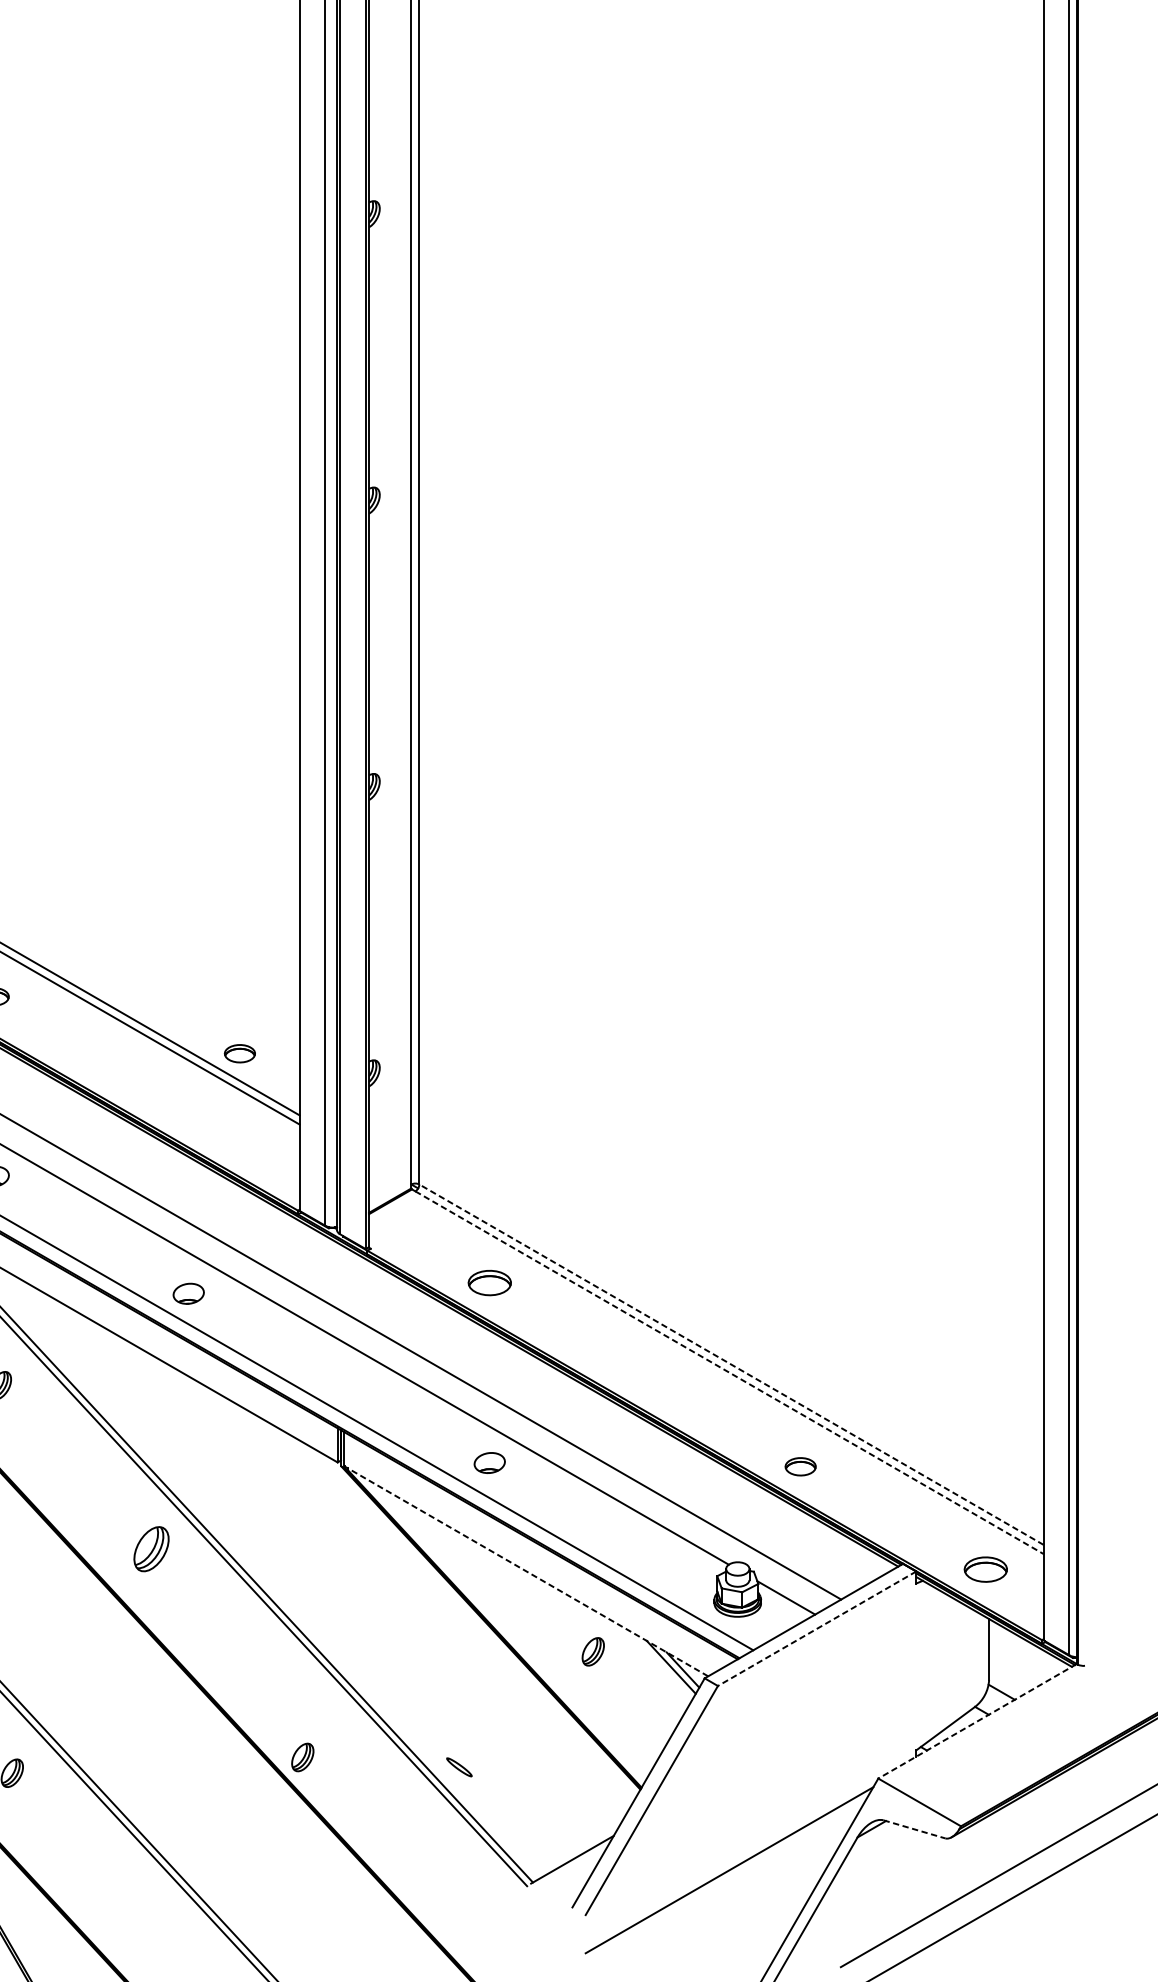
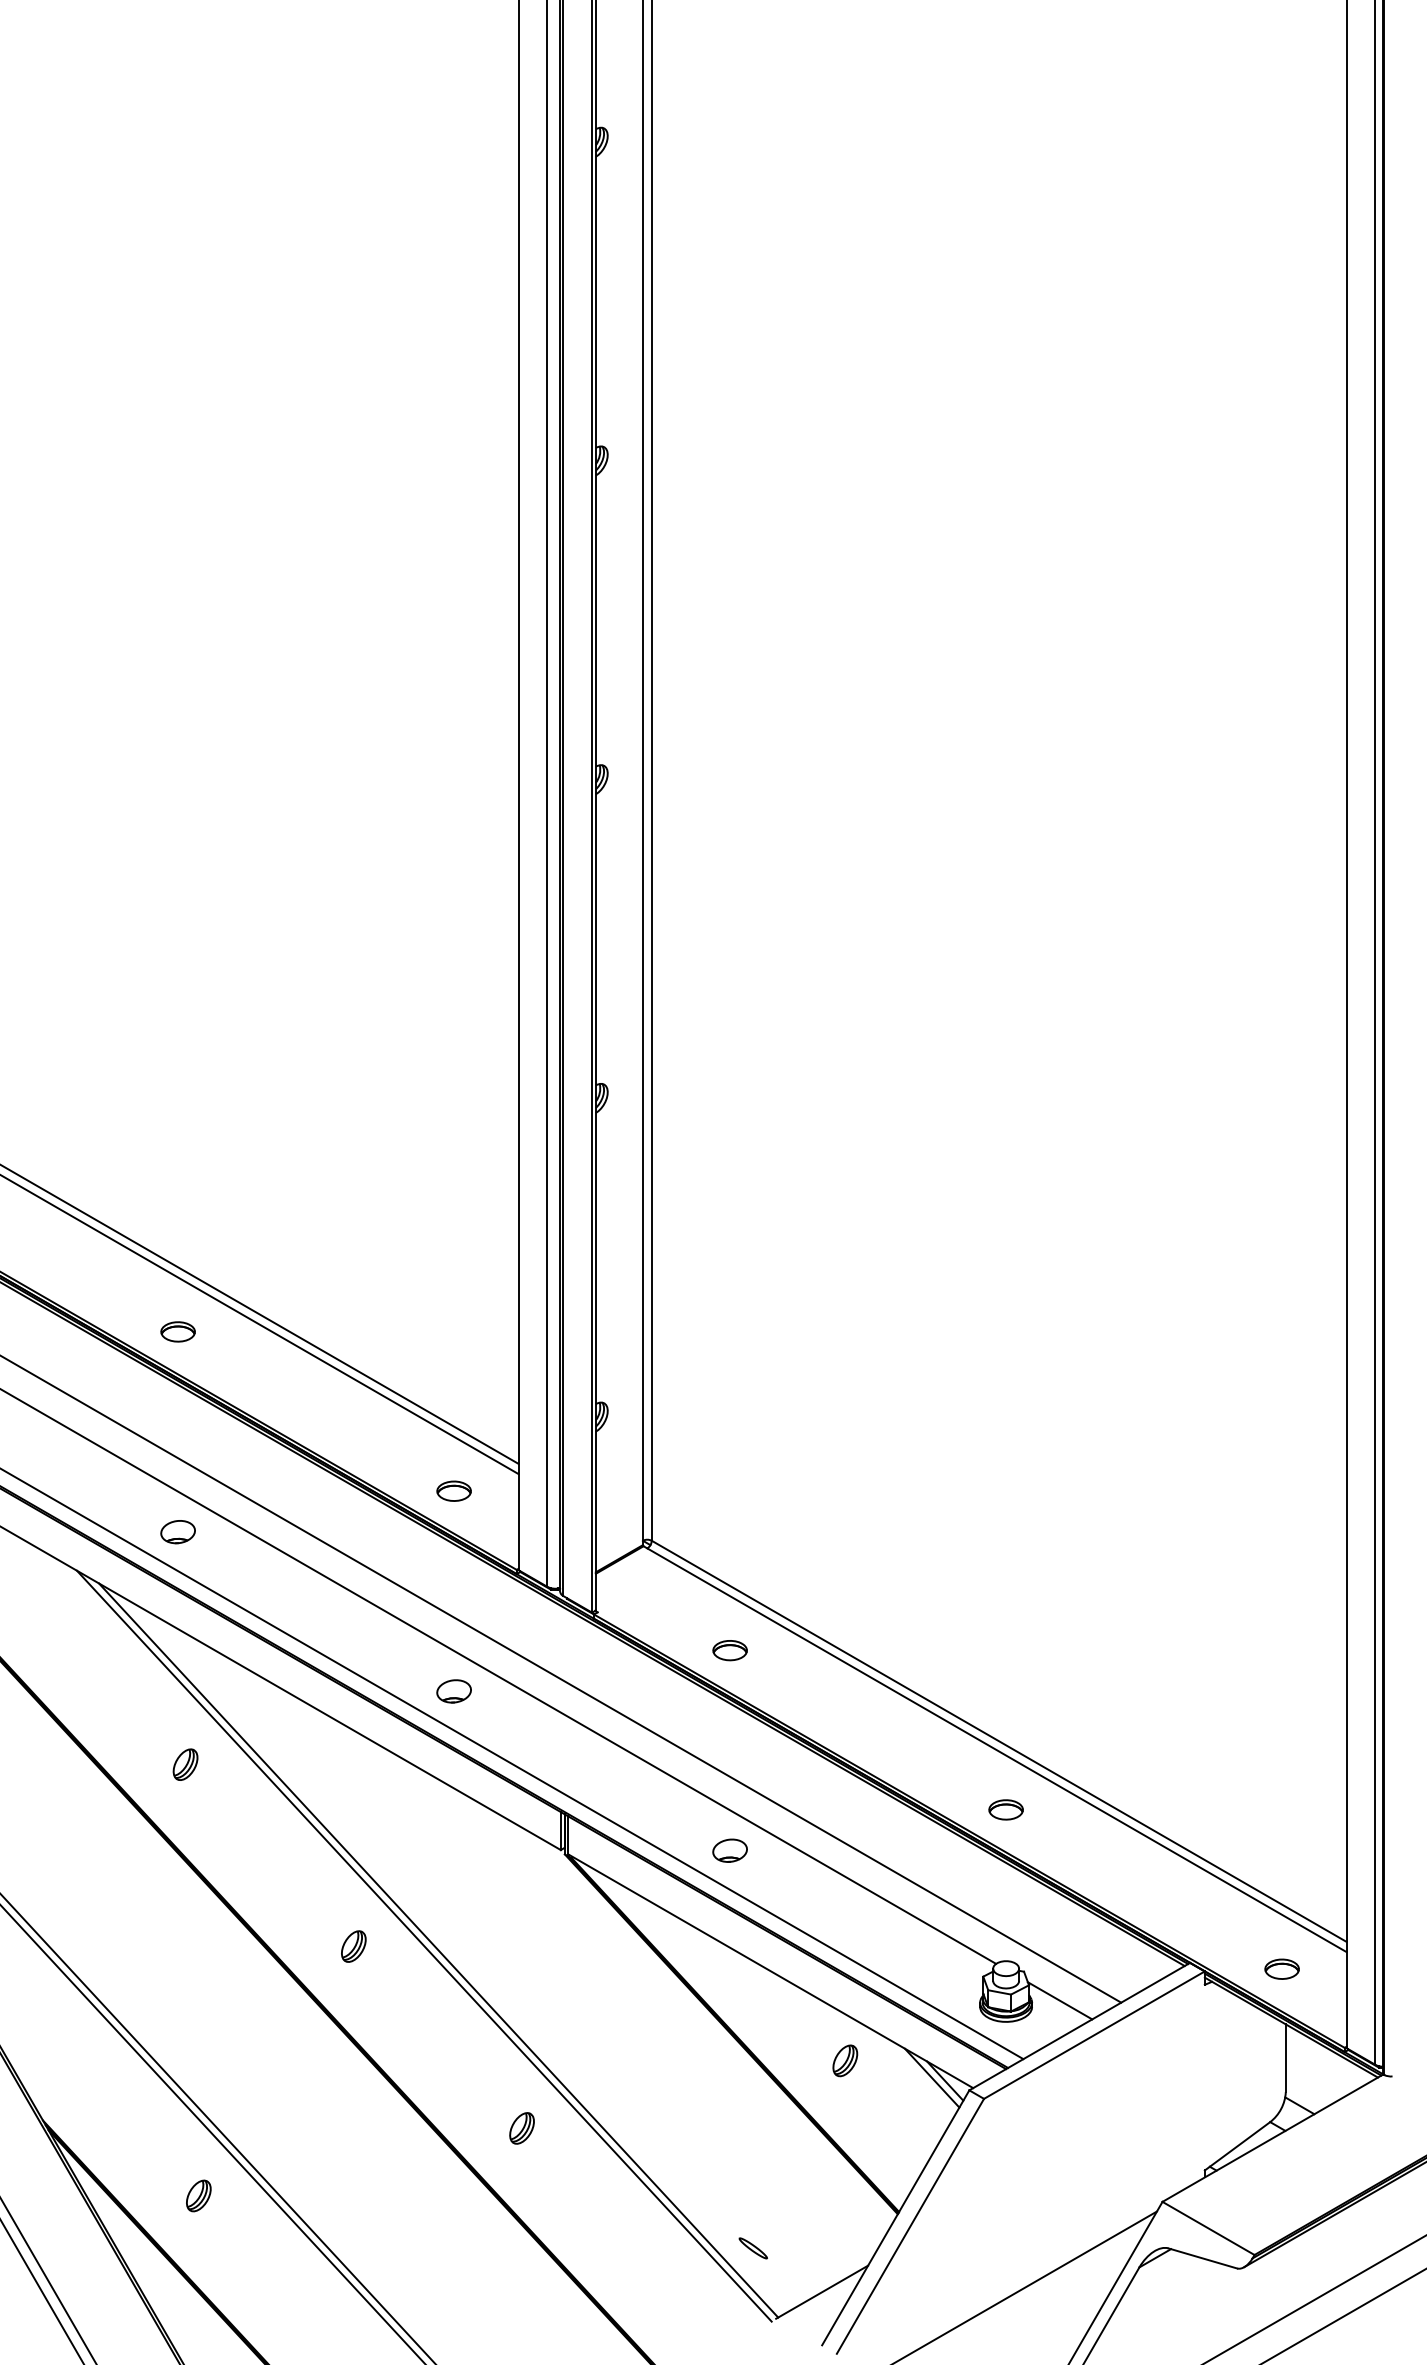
part: (239, 1053) -> (453, 1490), moved
part: (489, 1283) -> (729, 1650), size x0.71
part: (188, 1293) -> (453, 1691), moved
line: (730, 1364) -> (998, 1741), dashed -> solid
line: (729, 1372) -> (996, 1750), dashed -> solid
part: (800, 1466) -> (1005, 1809), moved
part: (151, 1549) -> (353, 1946), size x0.62
part: (985, 1568) -> (1281, 1968), size x0.71
line: (526, 1571) -> (770, 1971), dashed -> solid
line: (817, 1629) -> (1094, 2035), dashed -> solid
line: (977, 1721) -> (1272, 2138), dashed -> solid
part: (302, 1757) -> (521, 2128), moved
part: (458, 1767) -> (752, 2248), moved
line: (914, 1829) -> (1202, 2258), dashed -> solid

